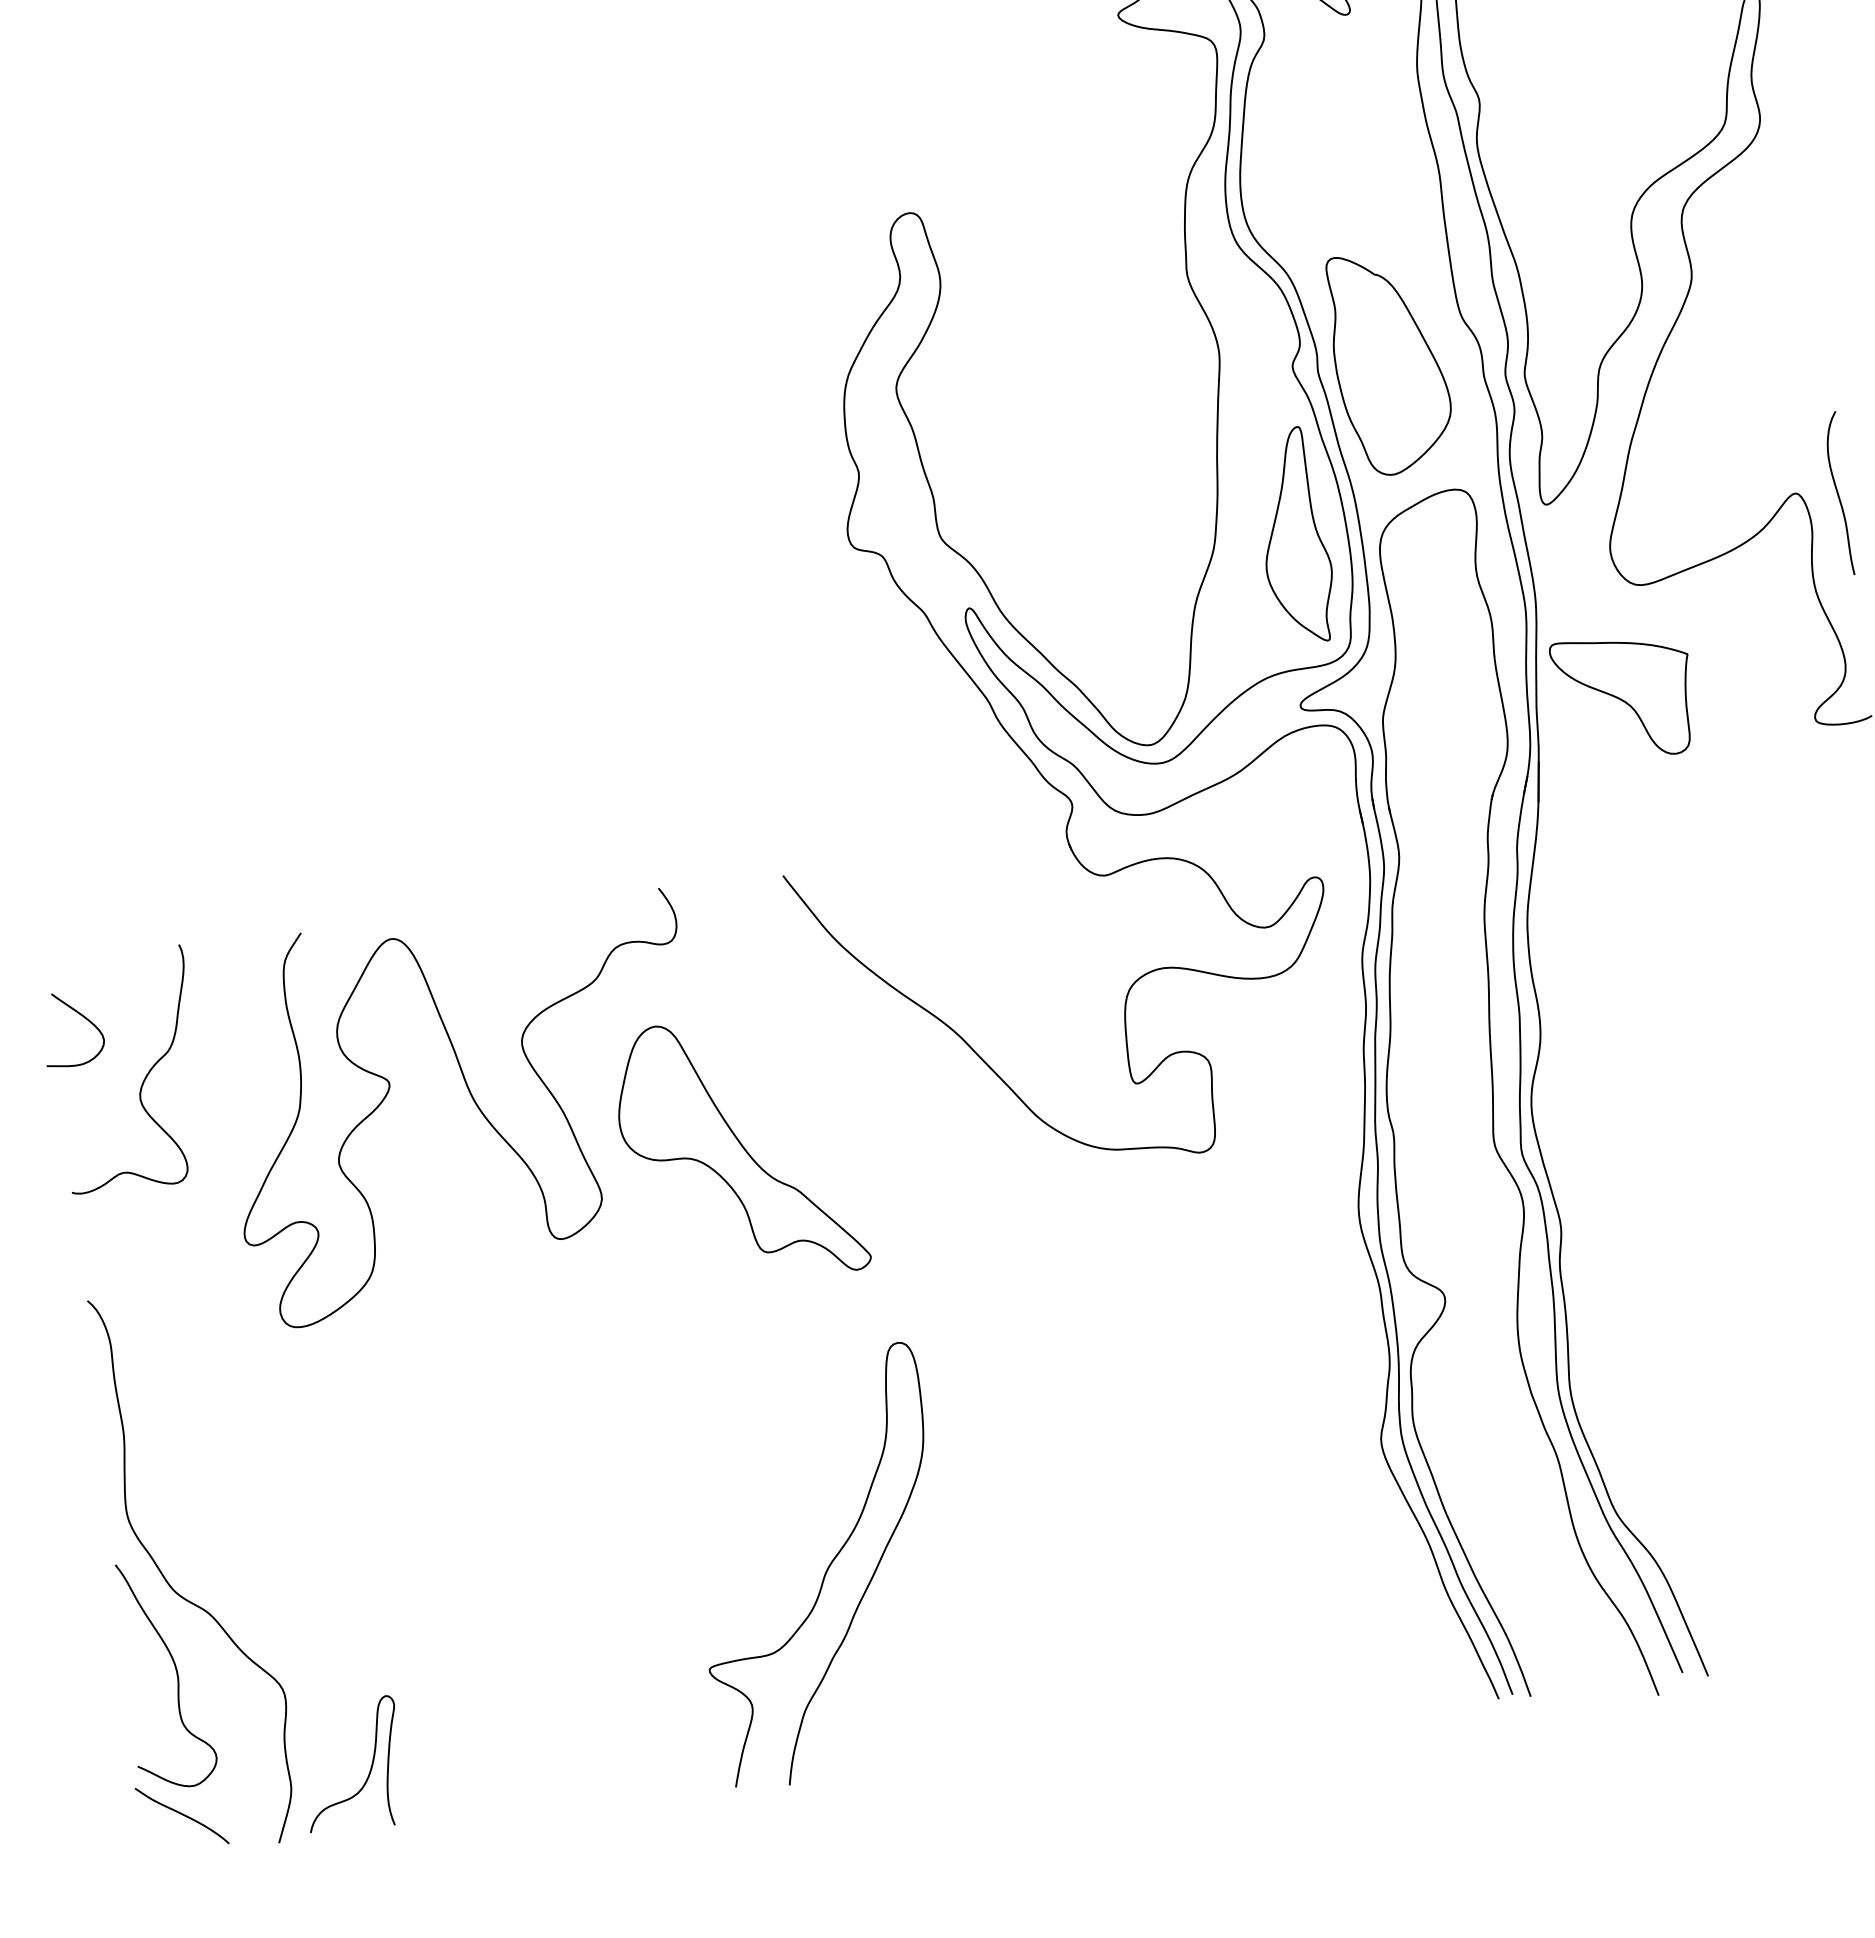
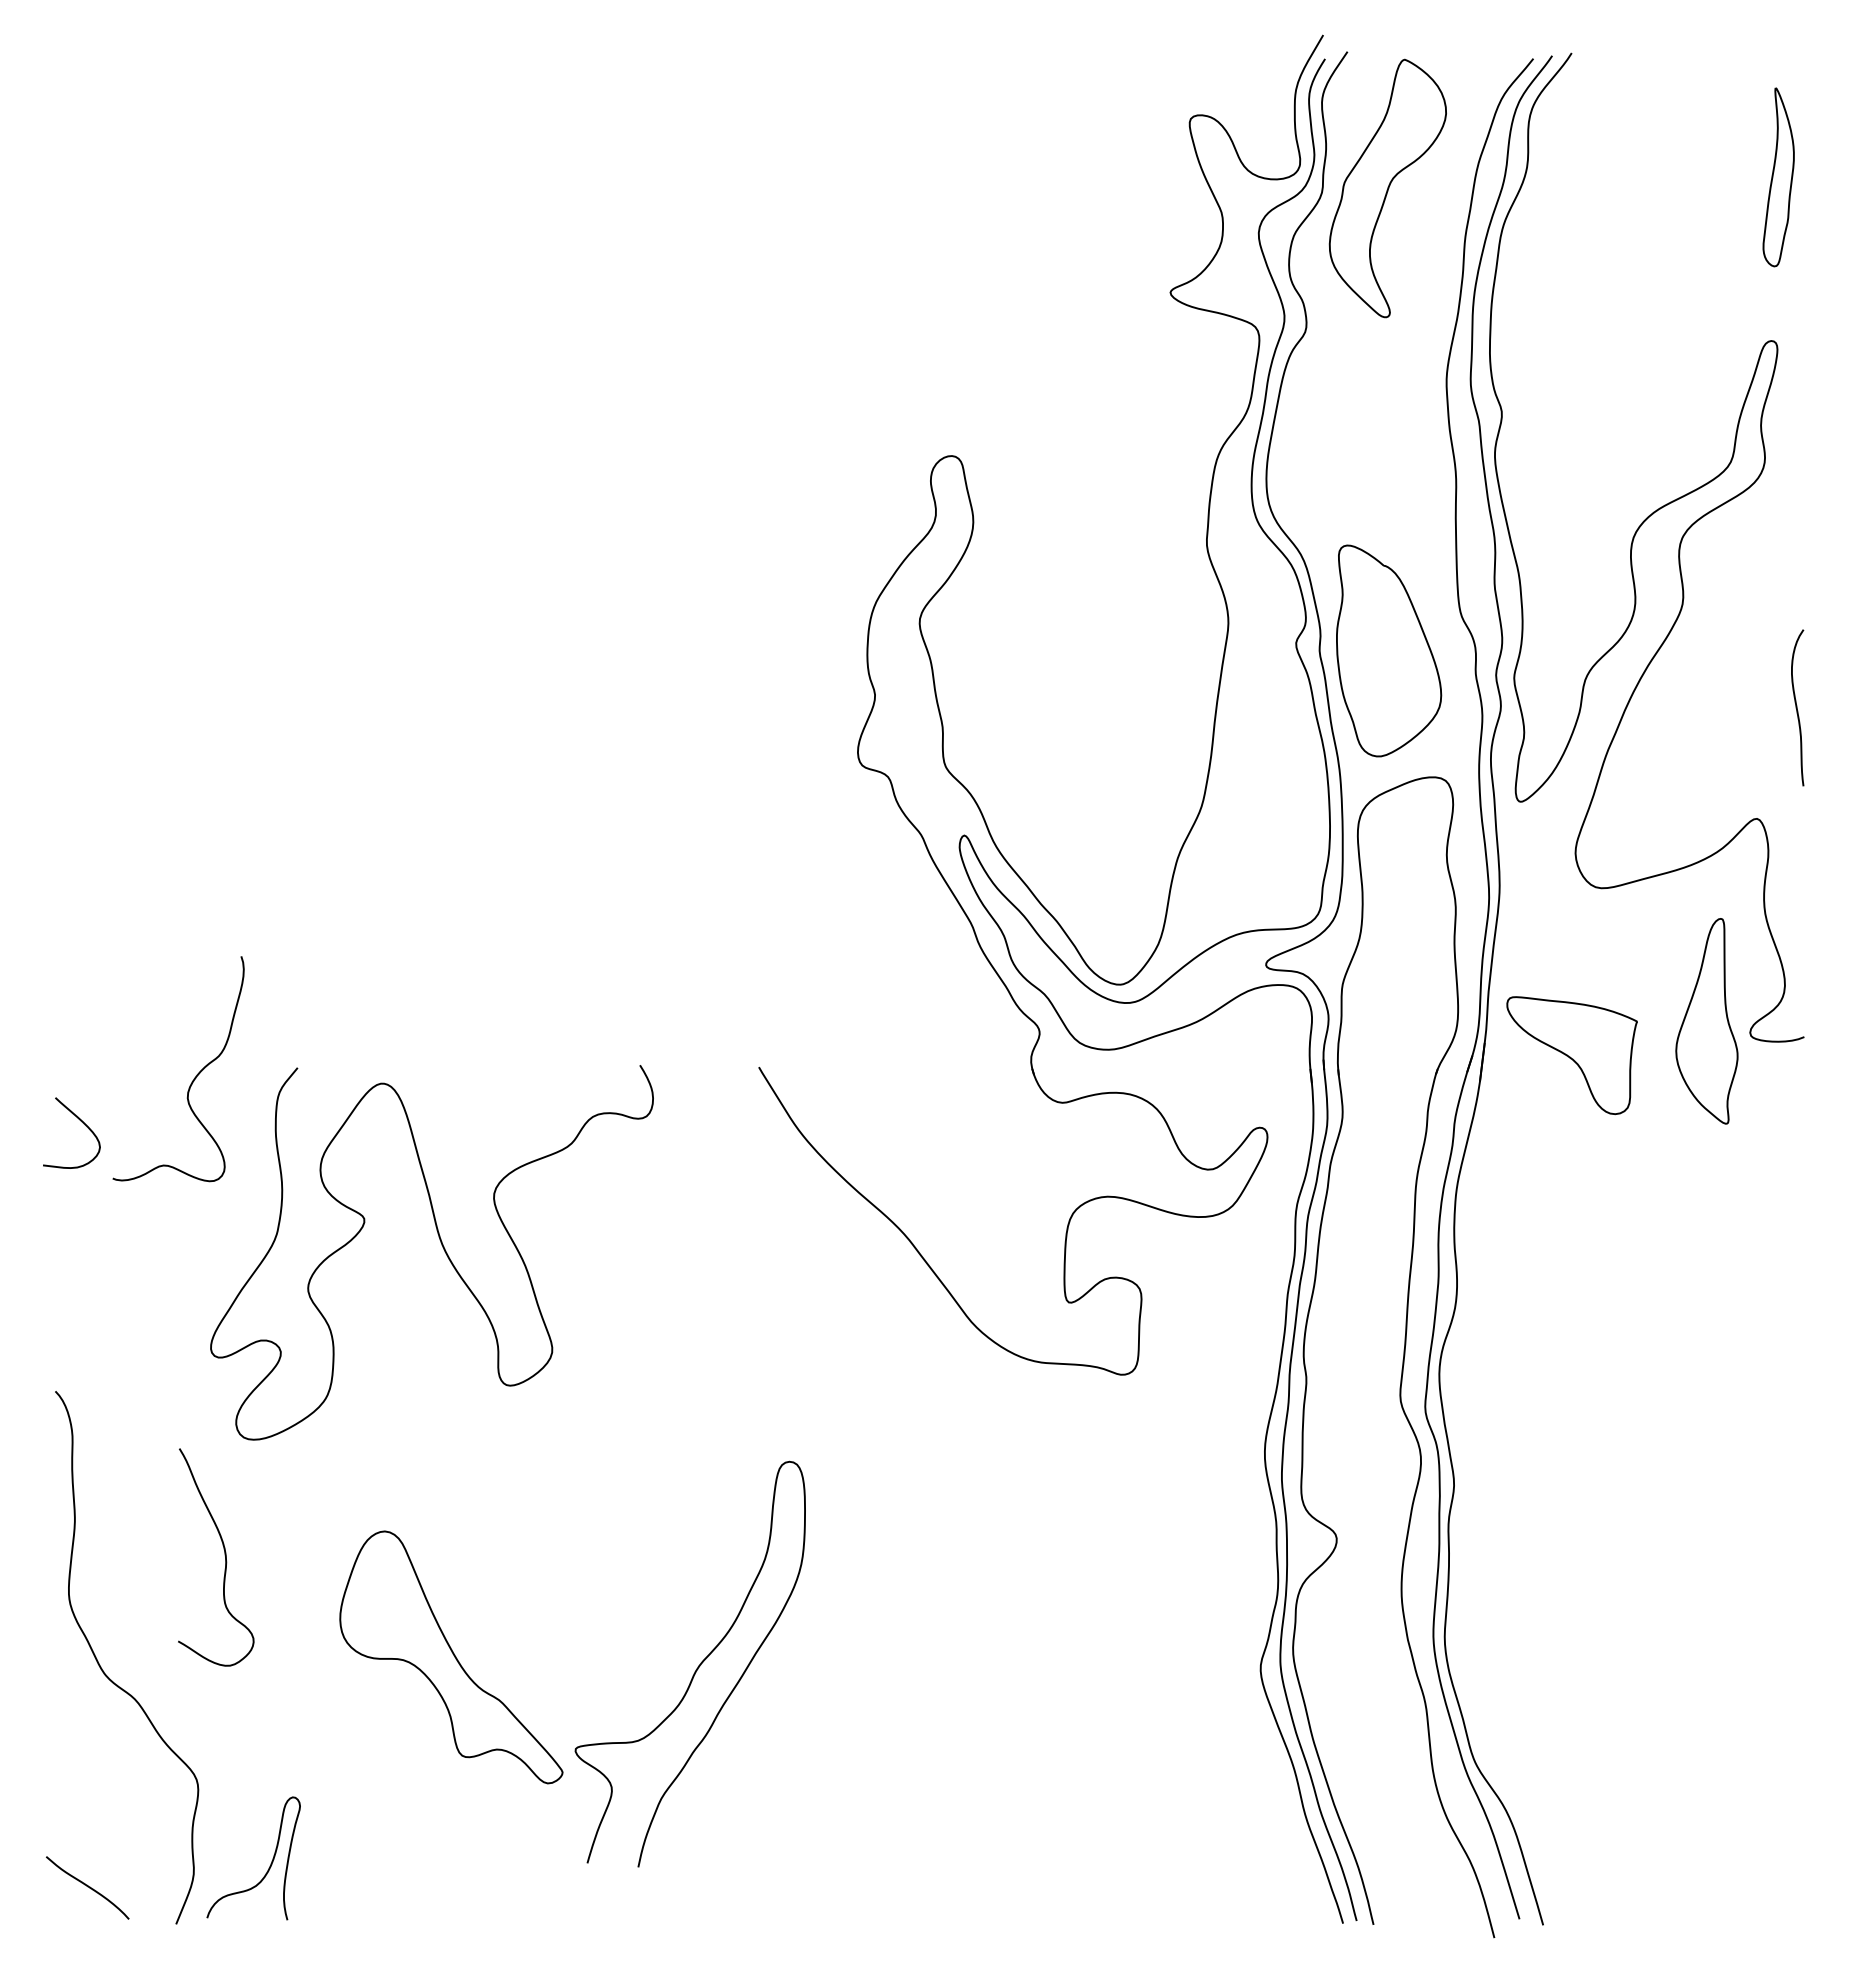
curve: (1838, 493) -> (1797, 707), moved
part: (1294, 536) -> (1706, 1021), moved
part: (1623, 697) -> (1571, 1055), moved
curve: (143, 1080) -> (192, 1080), moved
part: (740, 1150) -> (451, 1657), moved
curve: (826, 1568) -> (697, 1666), moved
curve: (175, 1671) -> (224, 1555), moved

